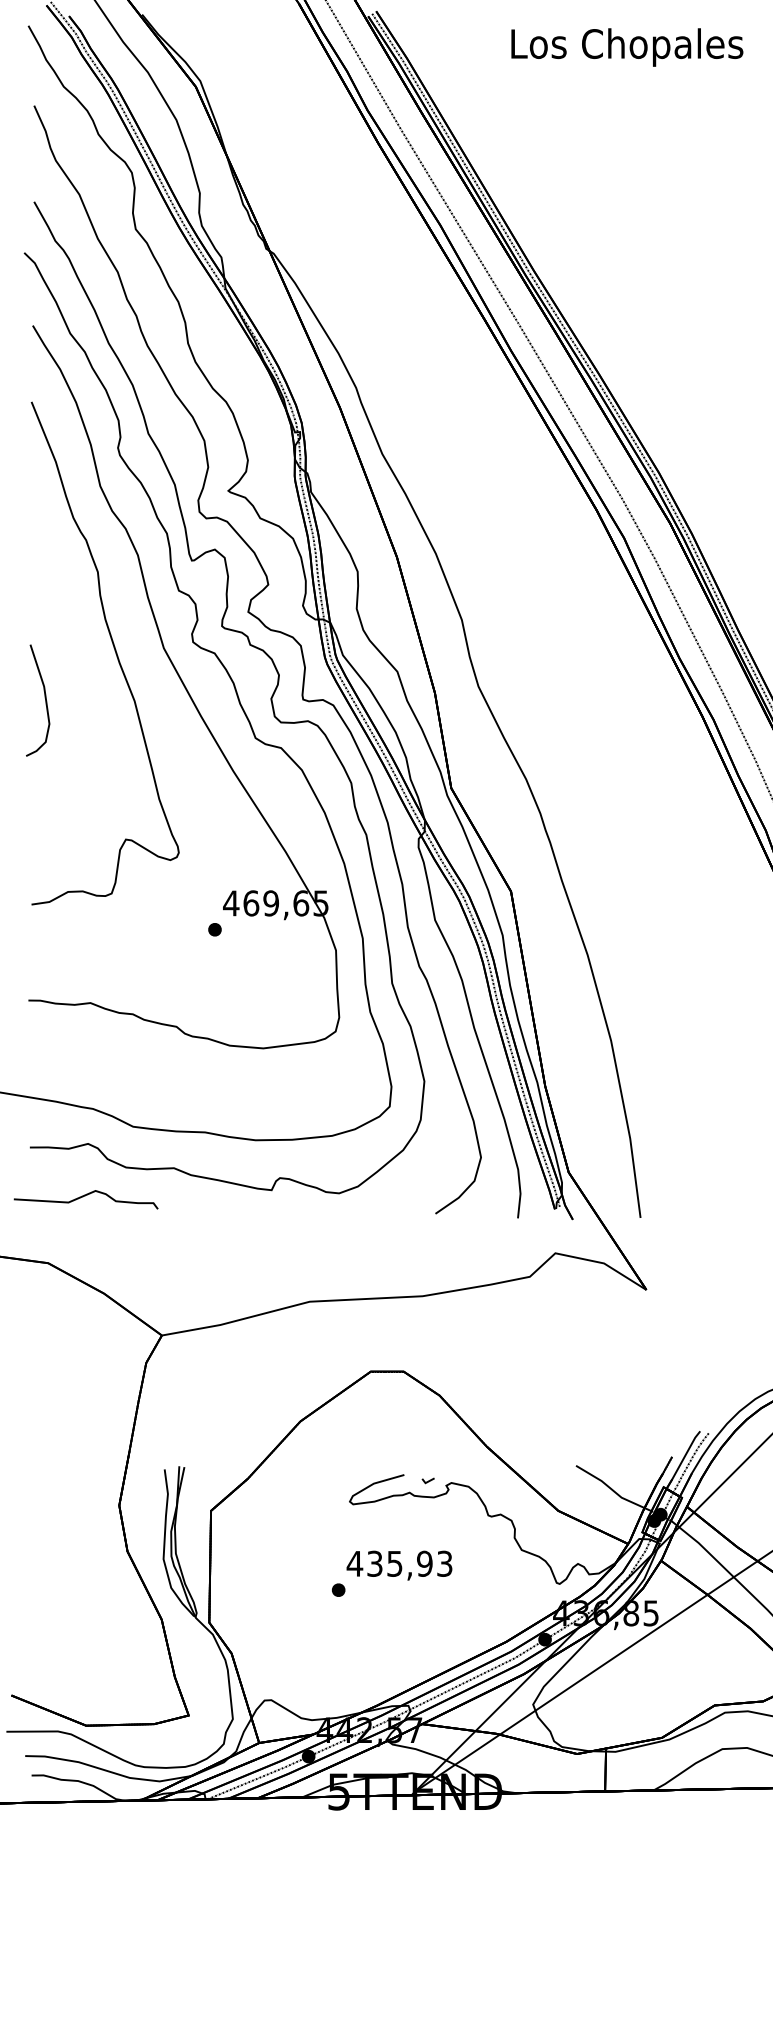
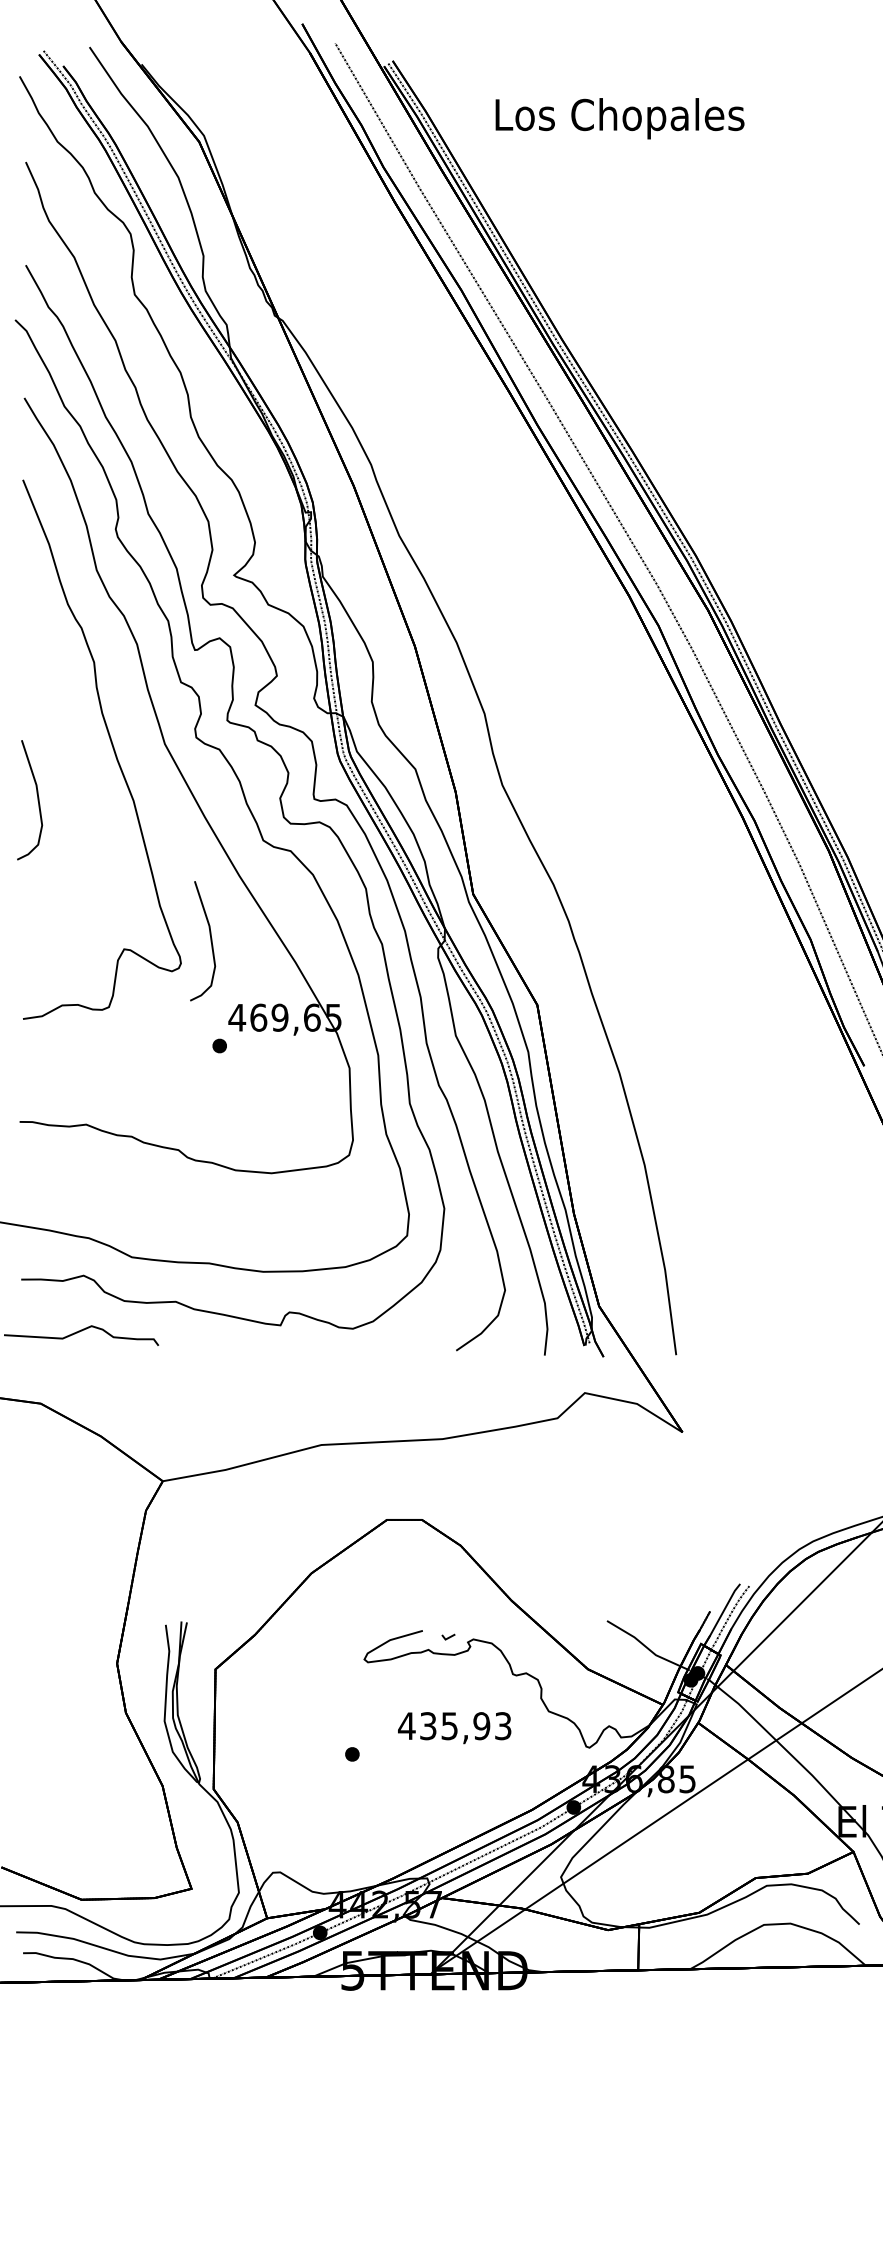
text: (626, 47) -> (619, 118), moved
curve: (206, 832) -> (210, 941), added
text: (399, 1566) -> (454, 1728), moved

